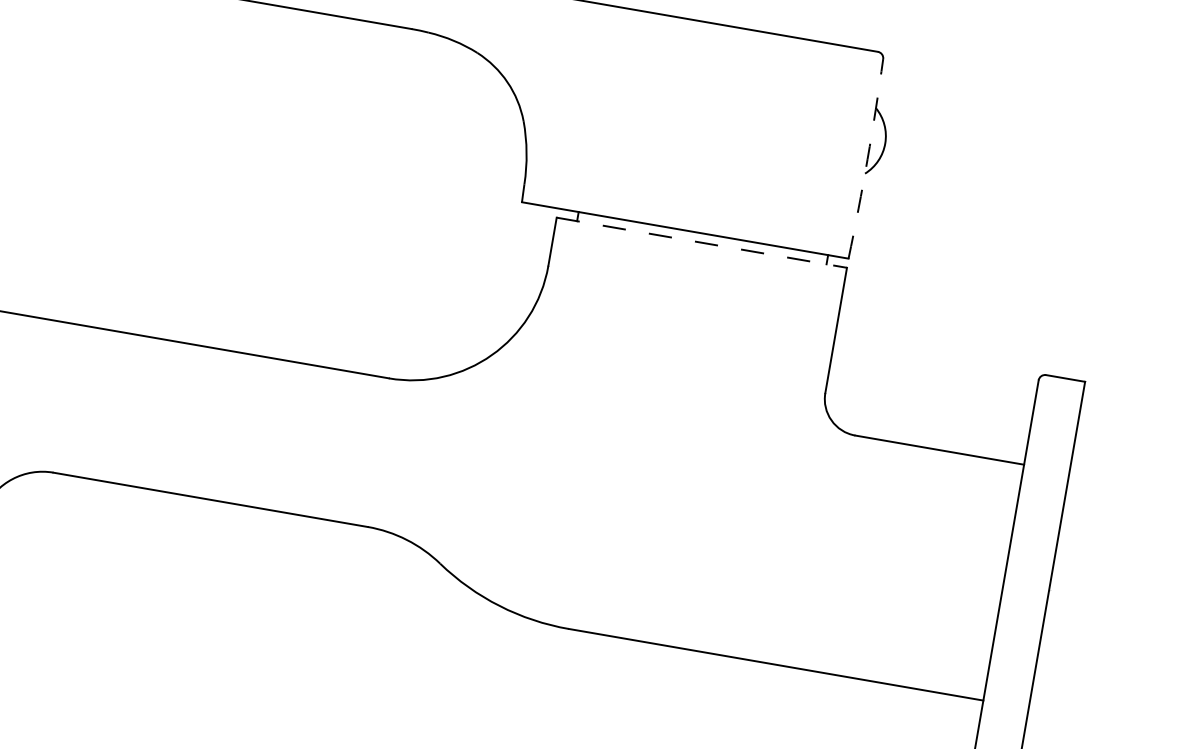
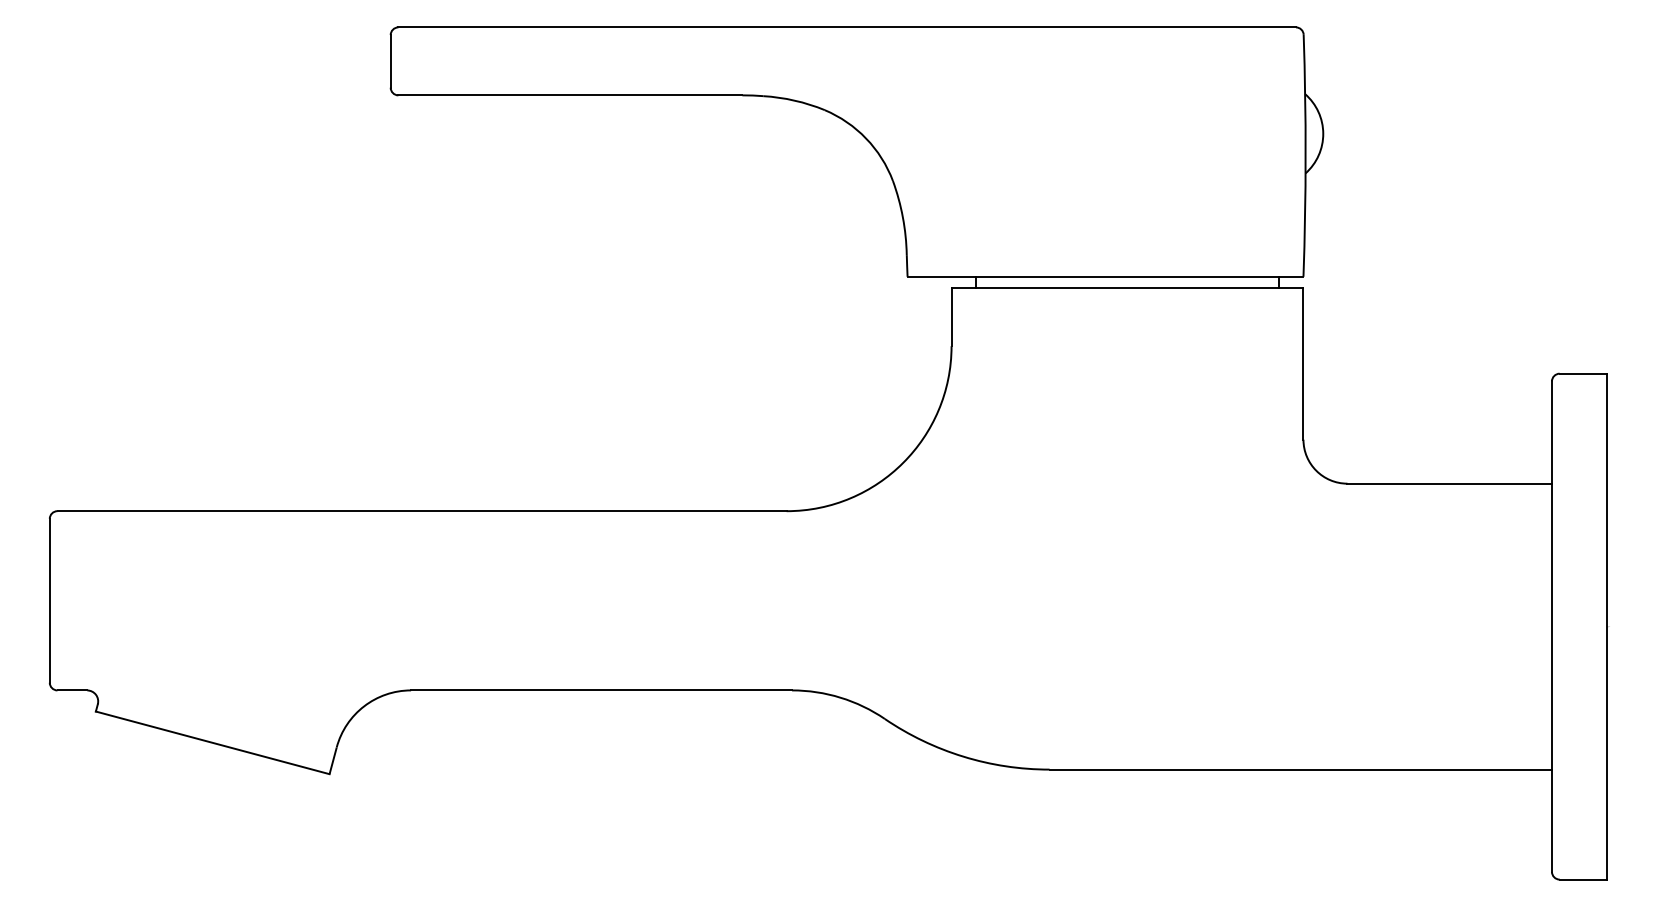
arc: (867, 158) -> (1305, 155), dashed -> solid
line: (701, 242) -> (1127, 287), dashed -> solid

